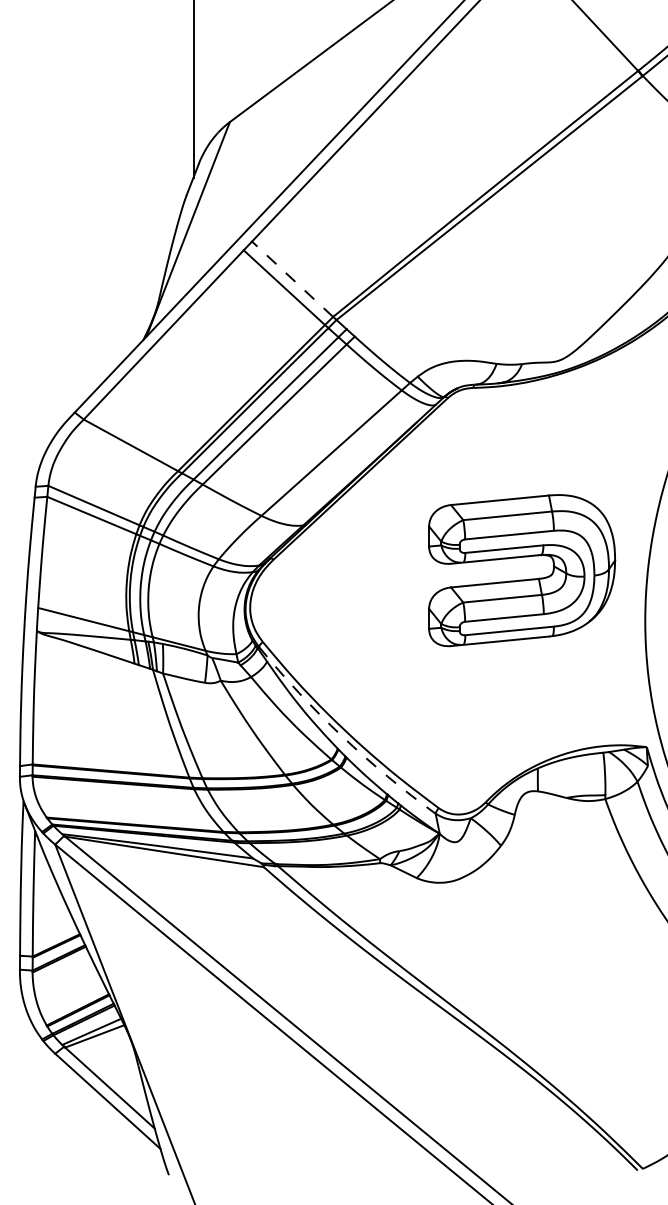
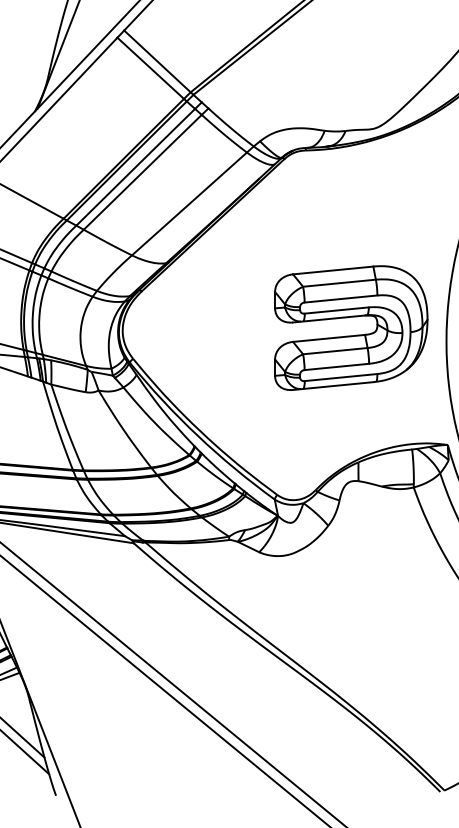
line: (292, 278) -> (157, 60), dashed -> solid
part: (522, 579) -> (351, 335), moved
arc: (341, 736) -> (197, 436), dashed -> solid

